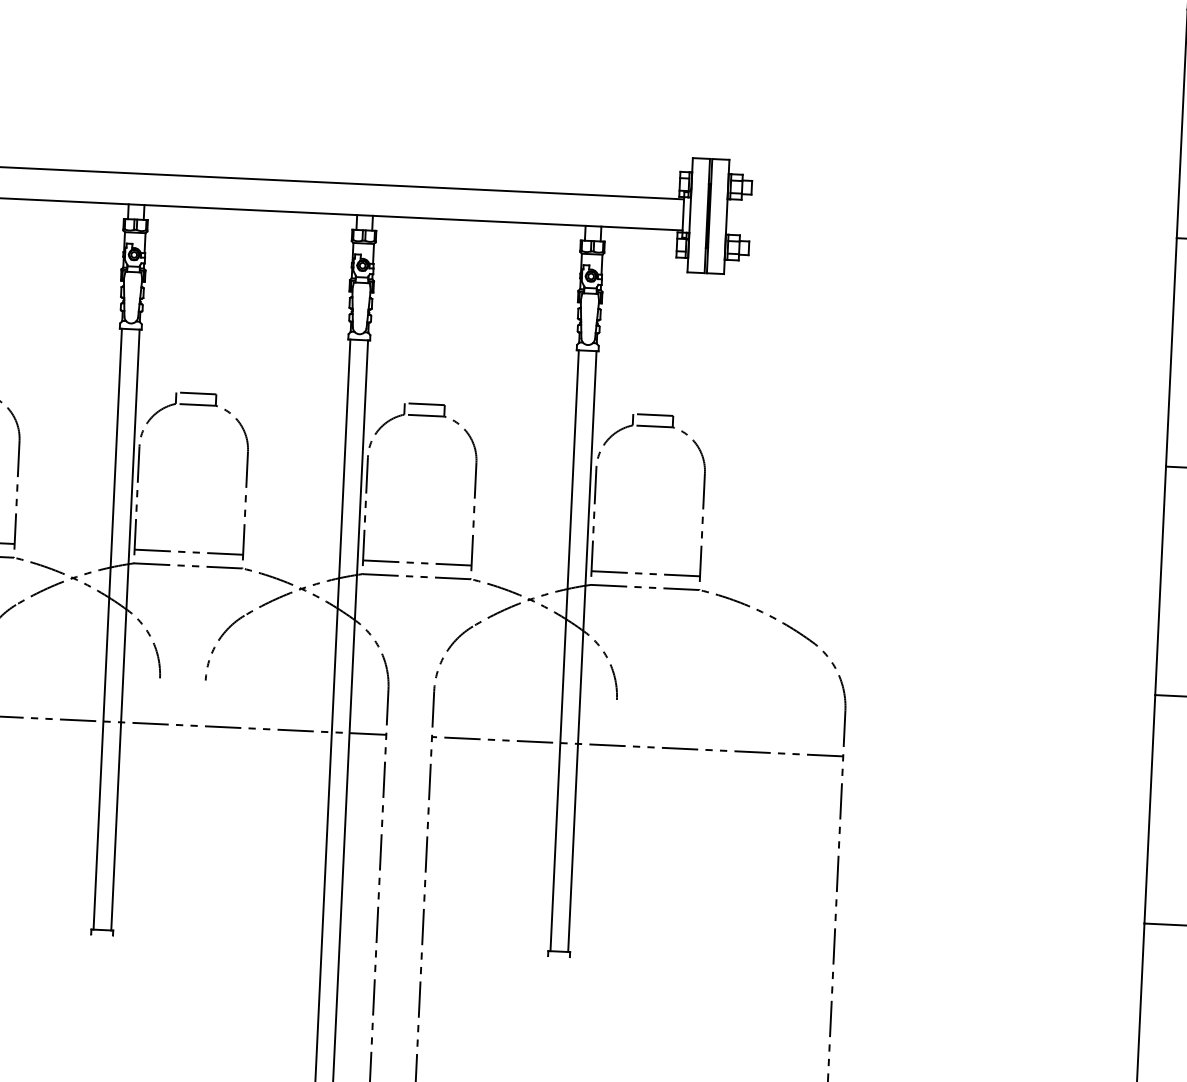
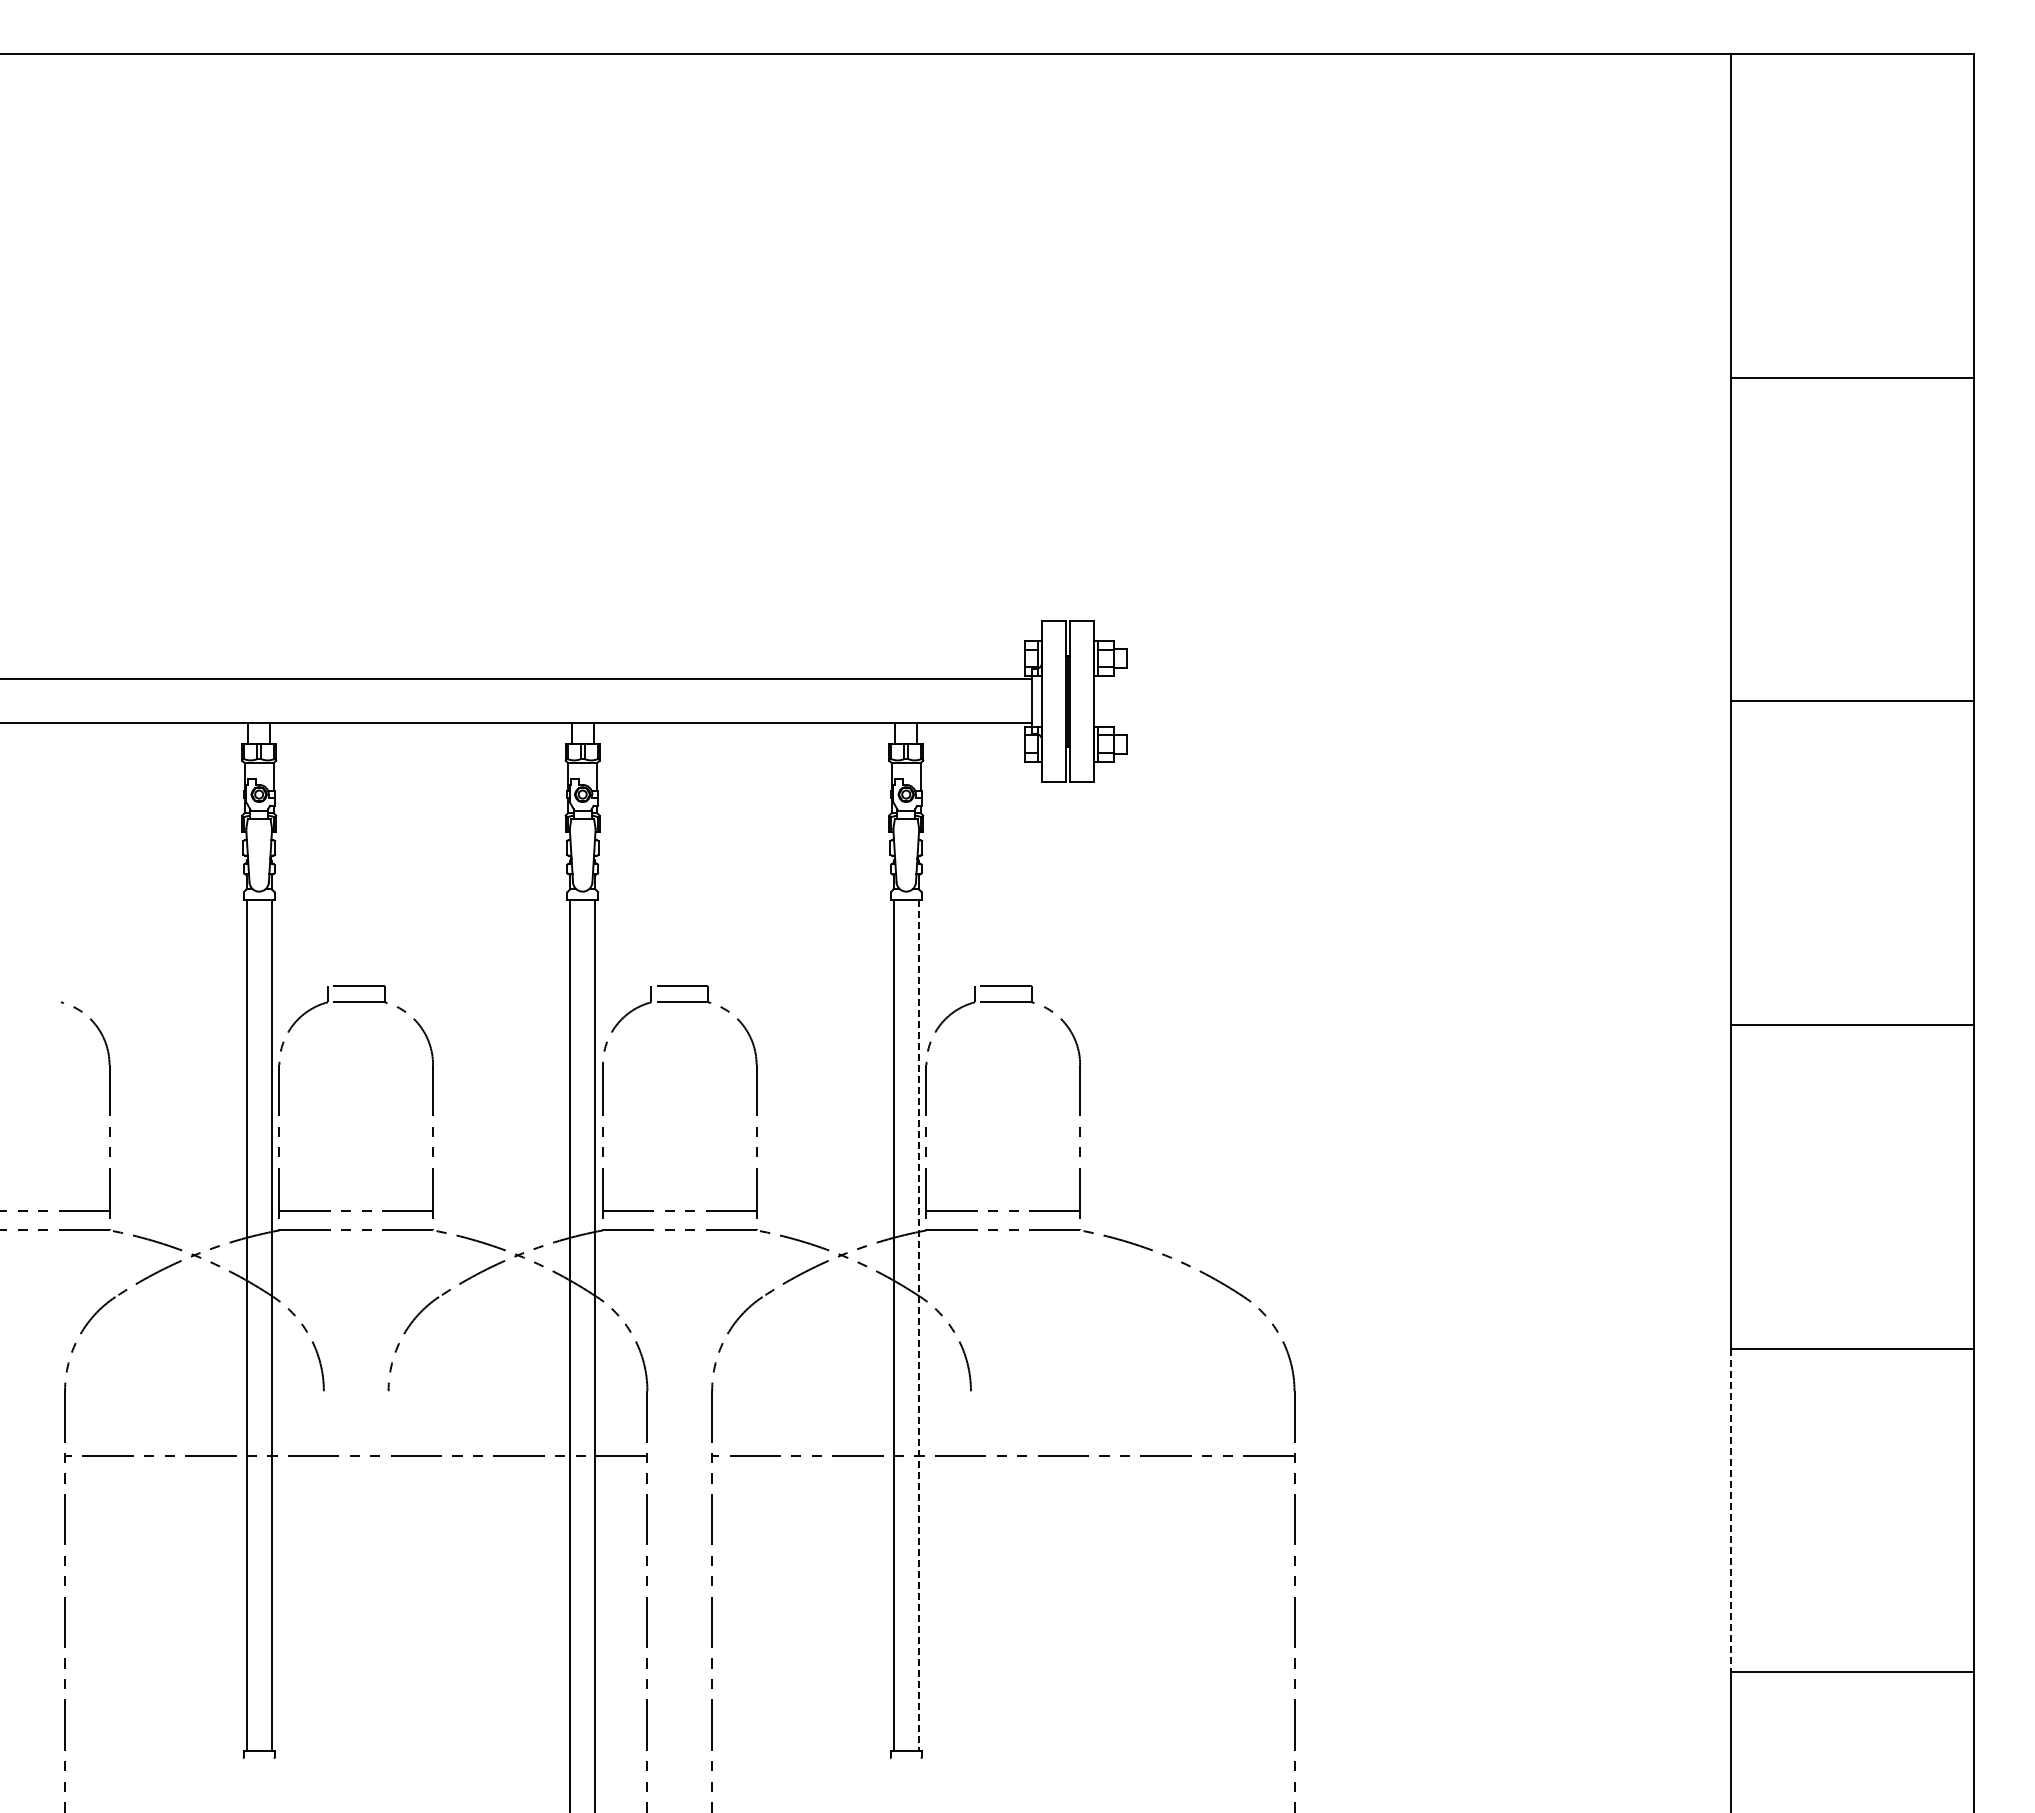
line: (582, 651) -> (918, 1325), solid -> dashed
line: (1150, 809) -> (1731, 1510), solid -> dashed

